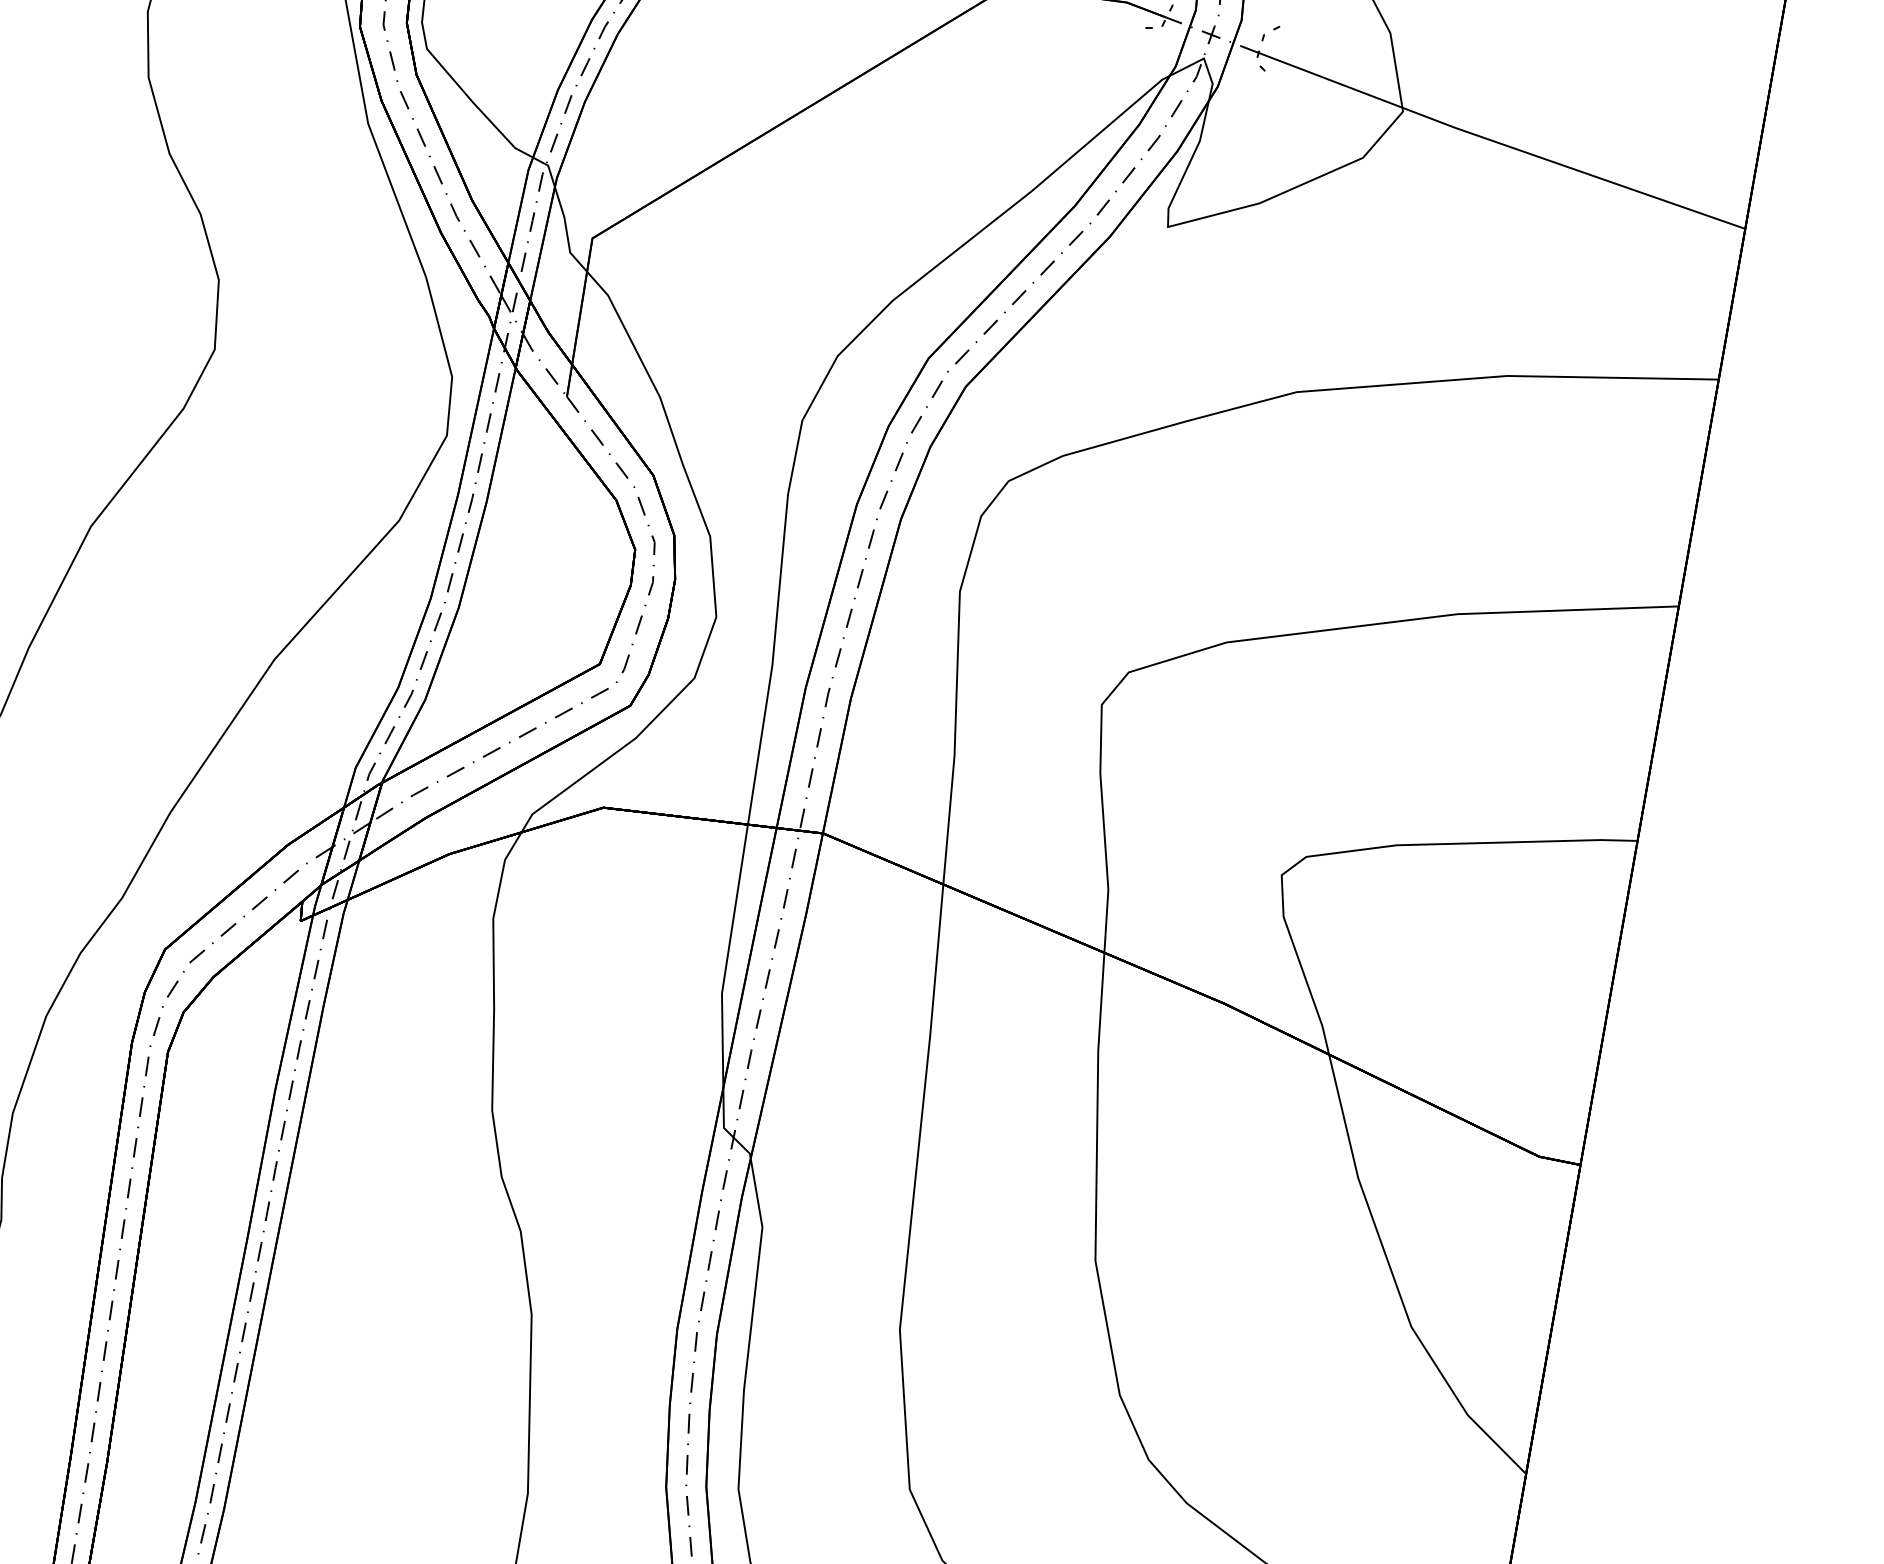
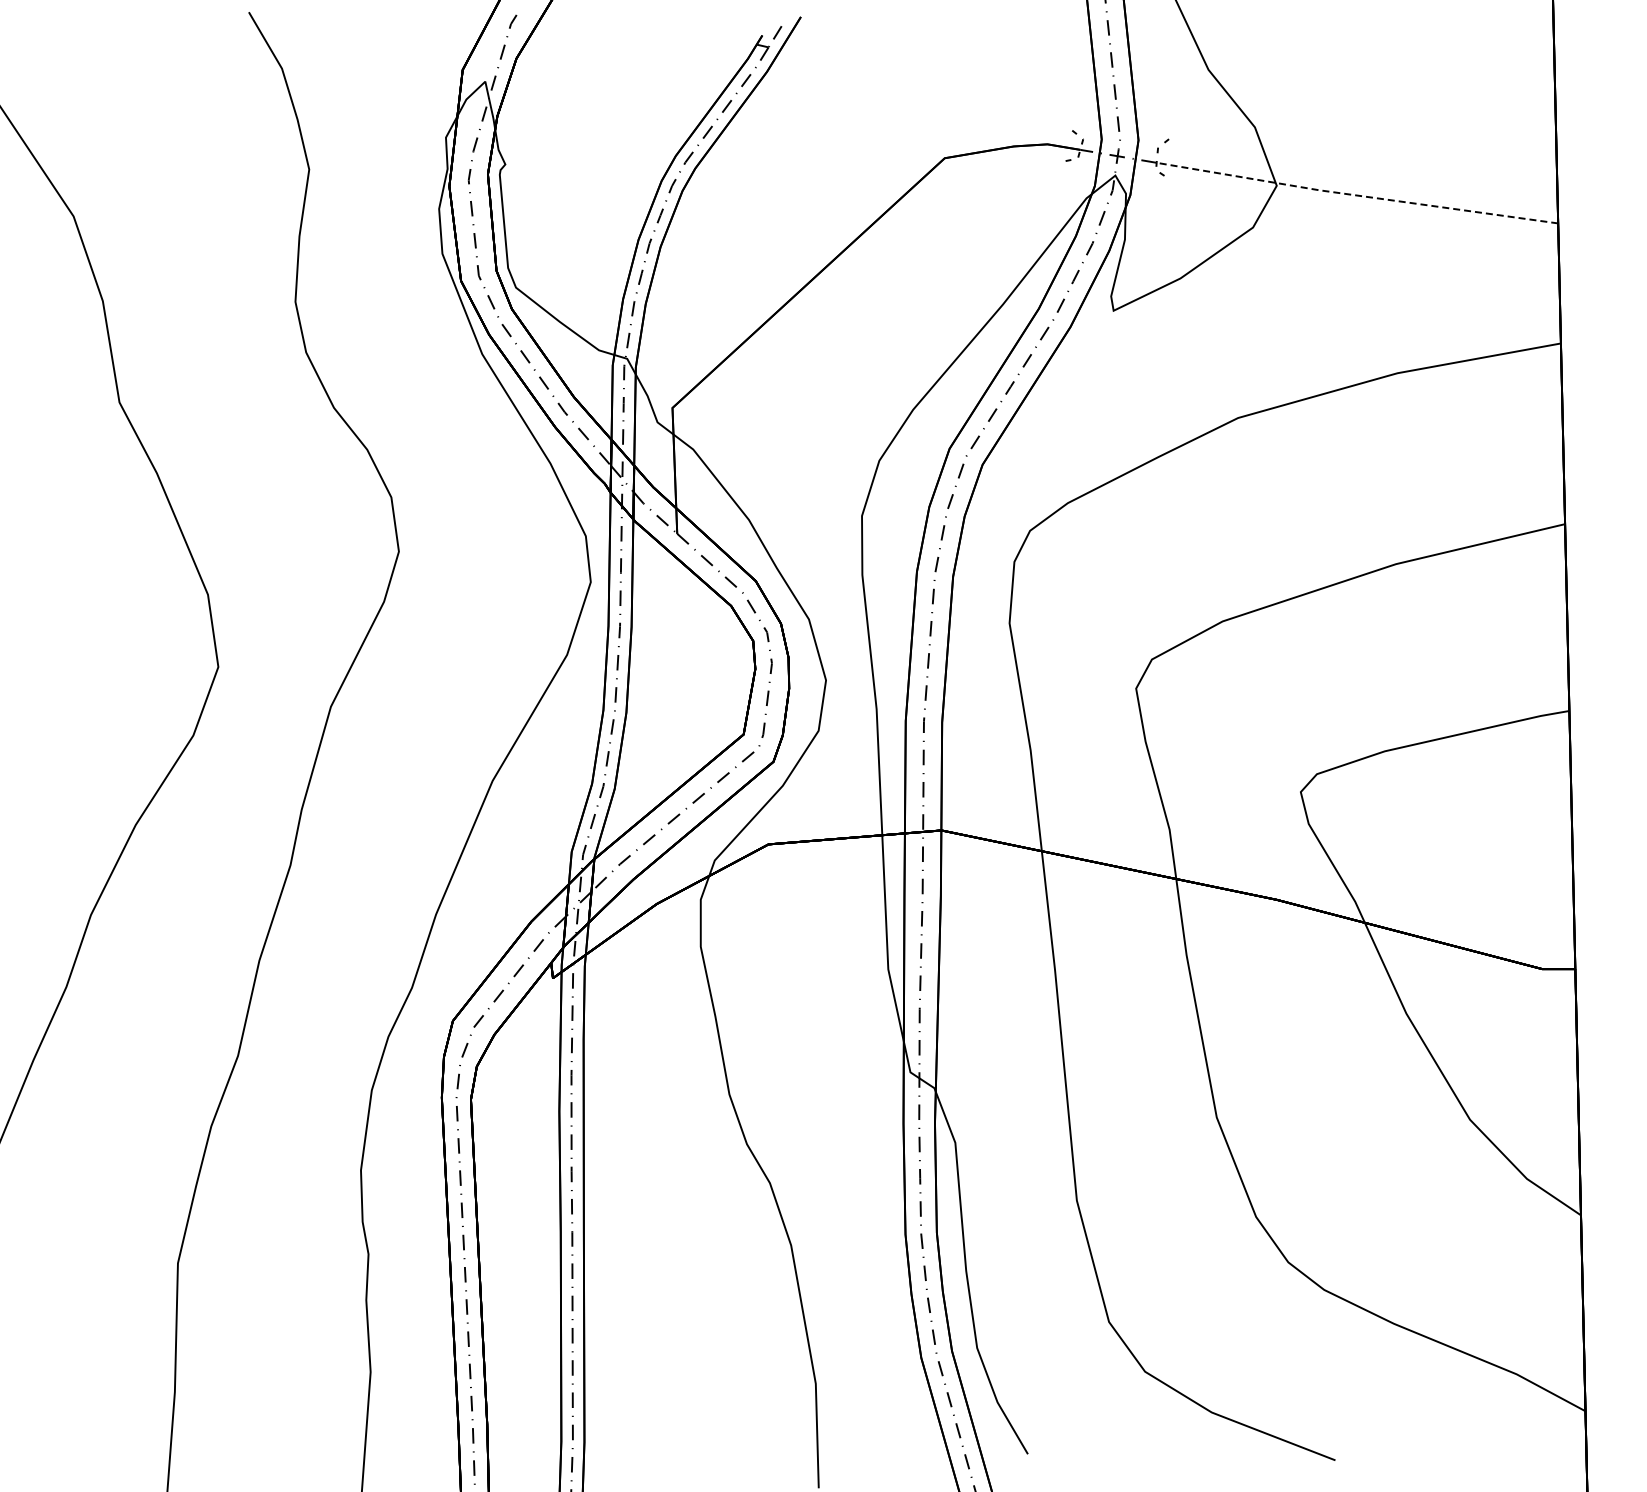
line: (1500, 143) -> (1356, 195), solid -> dashed

